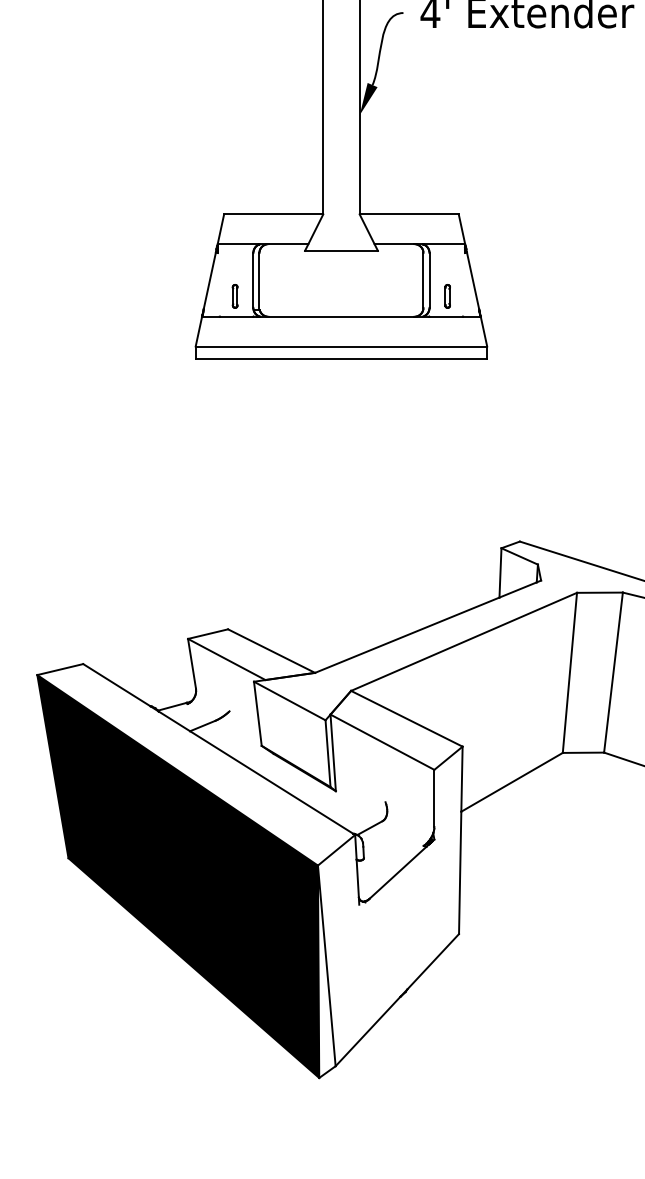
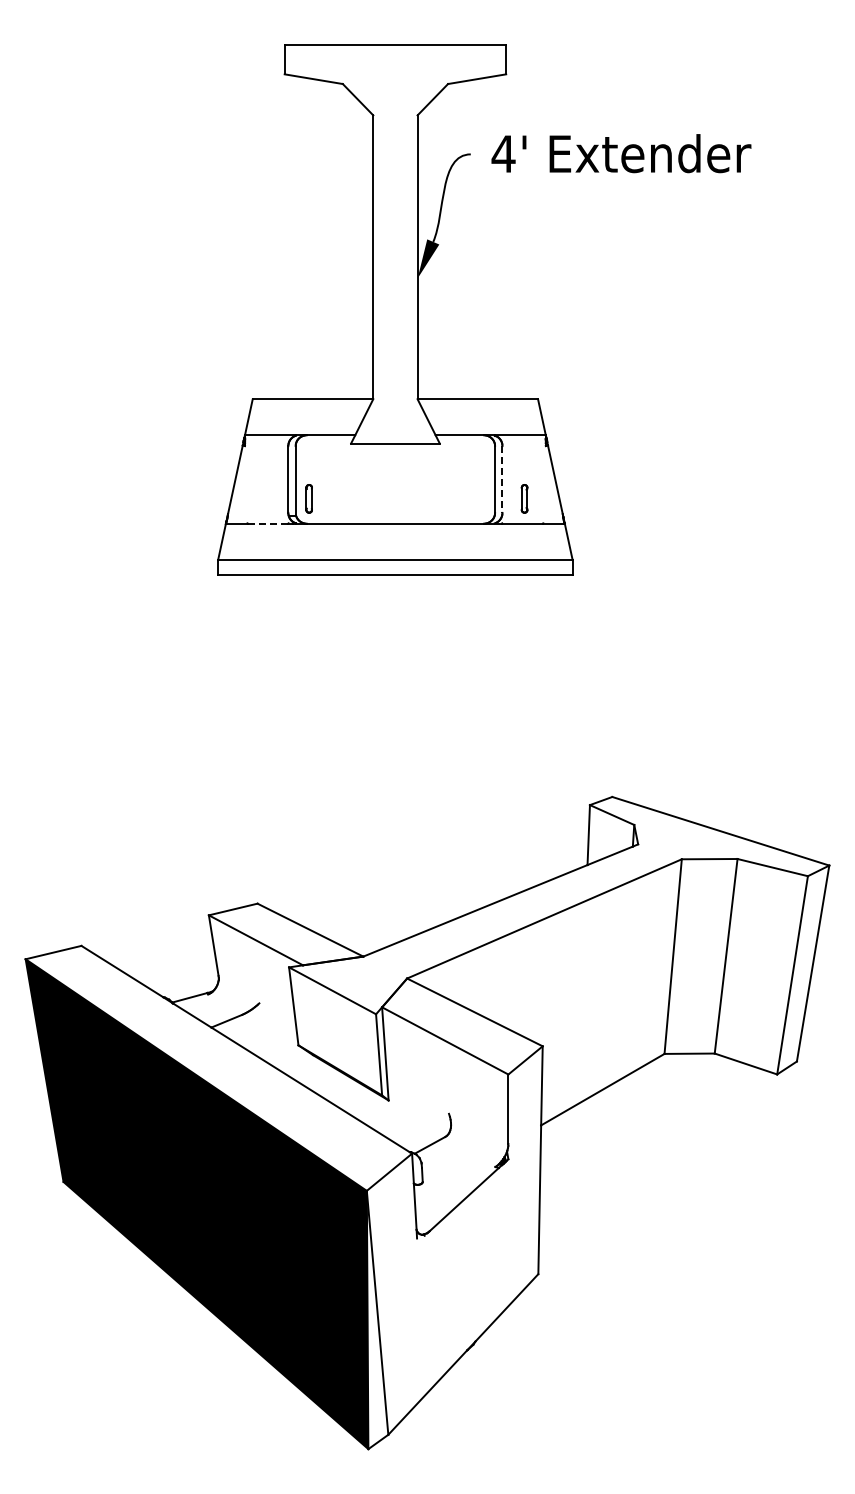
line: (429, 281) -> (502, 480), solid -> dashed
part: (234, 296) -> (308, 498), moved
line: (236, 316) -> (267, 523), solid -> dashed

